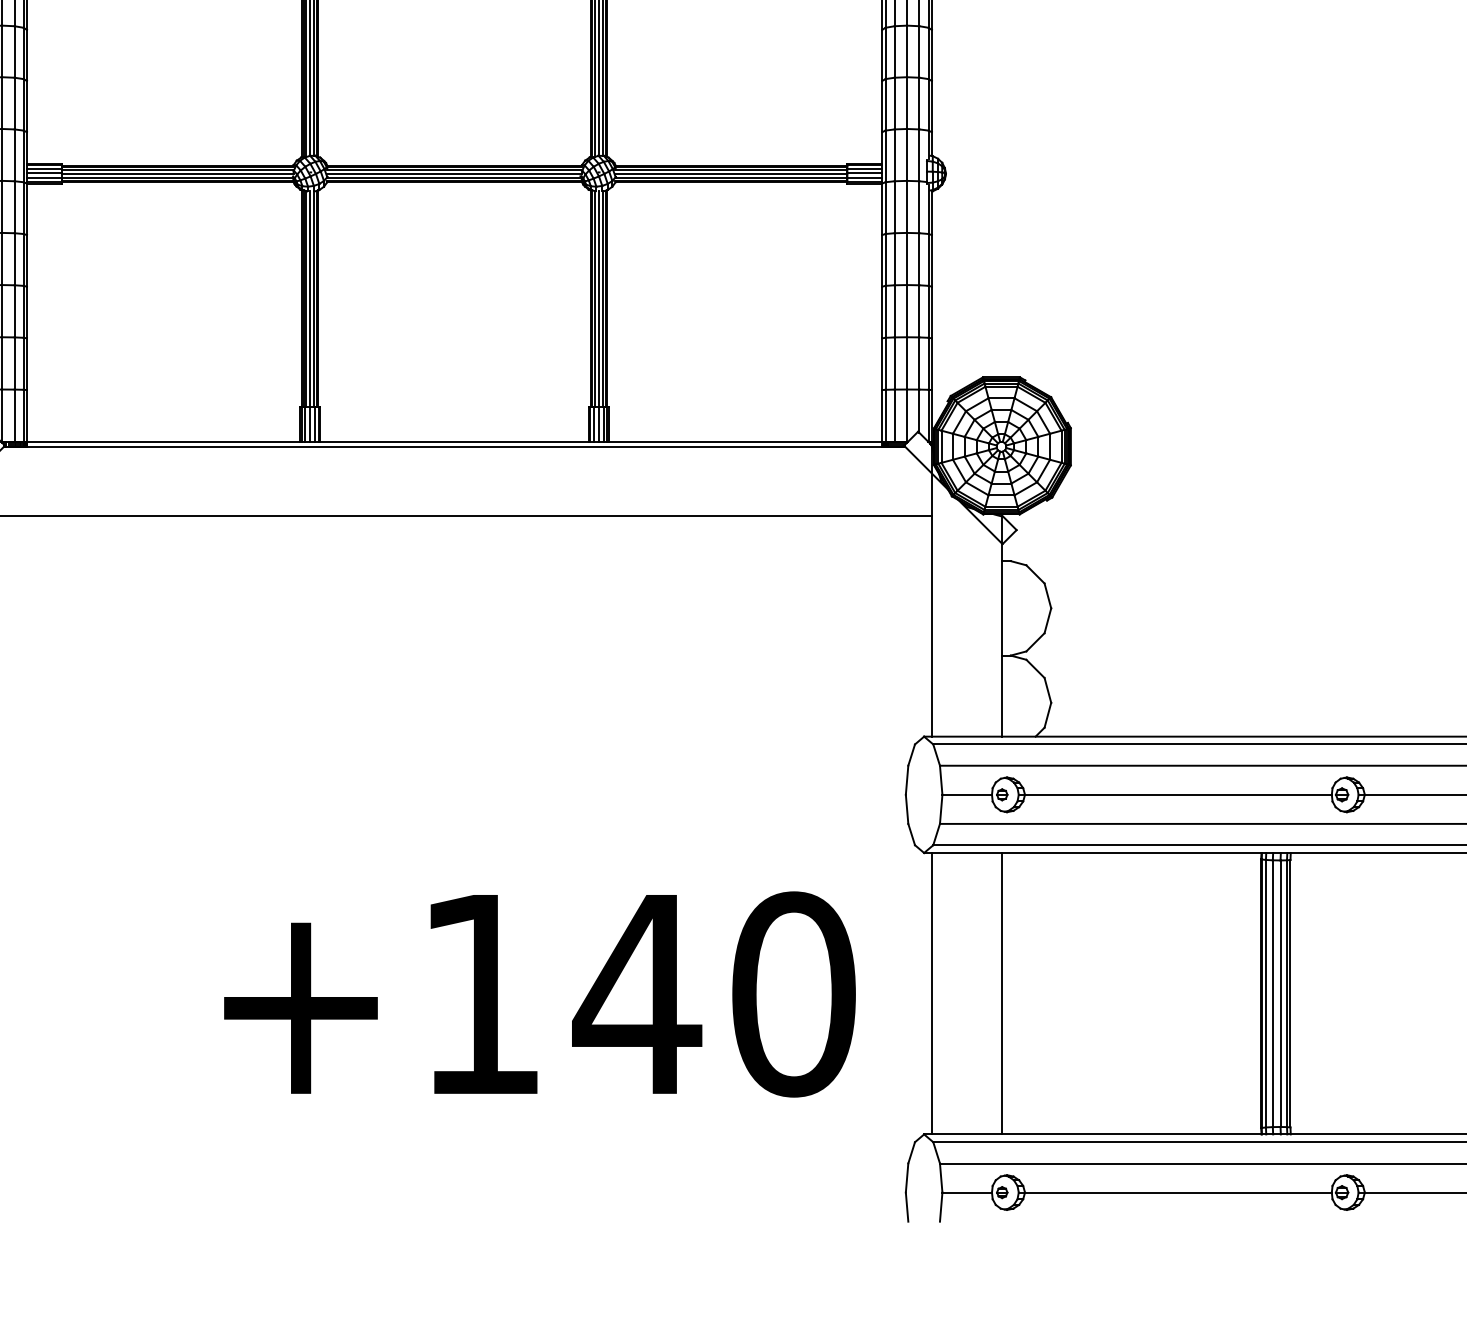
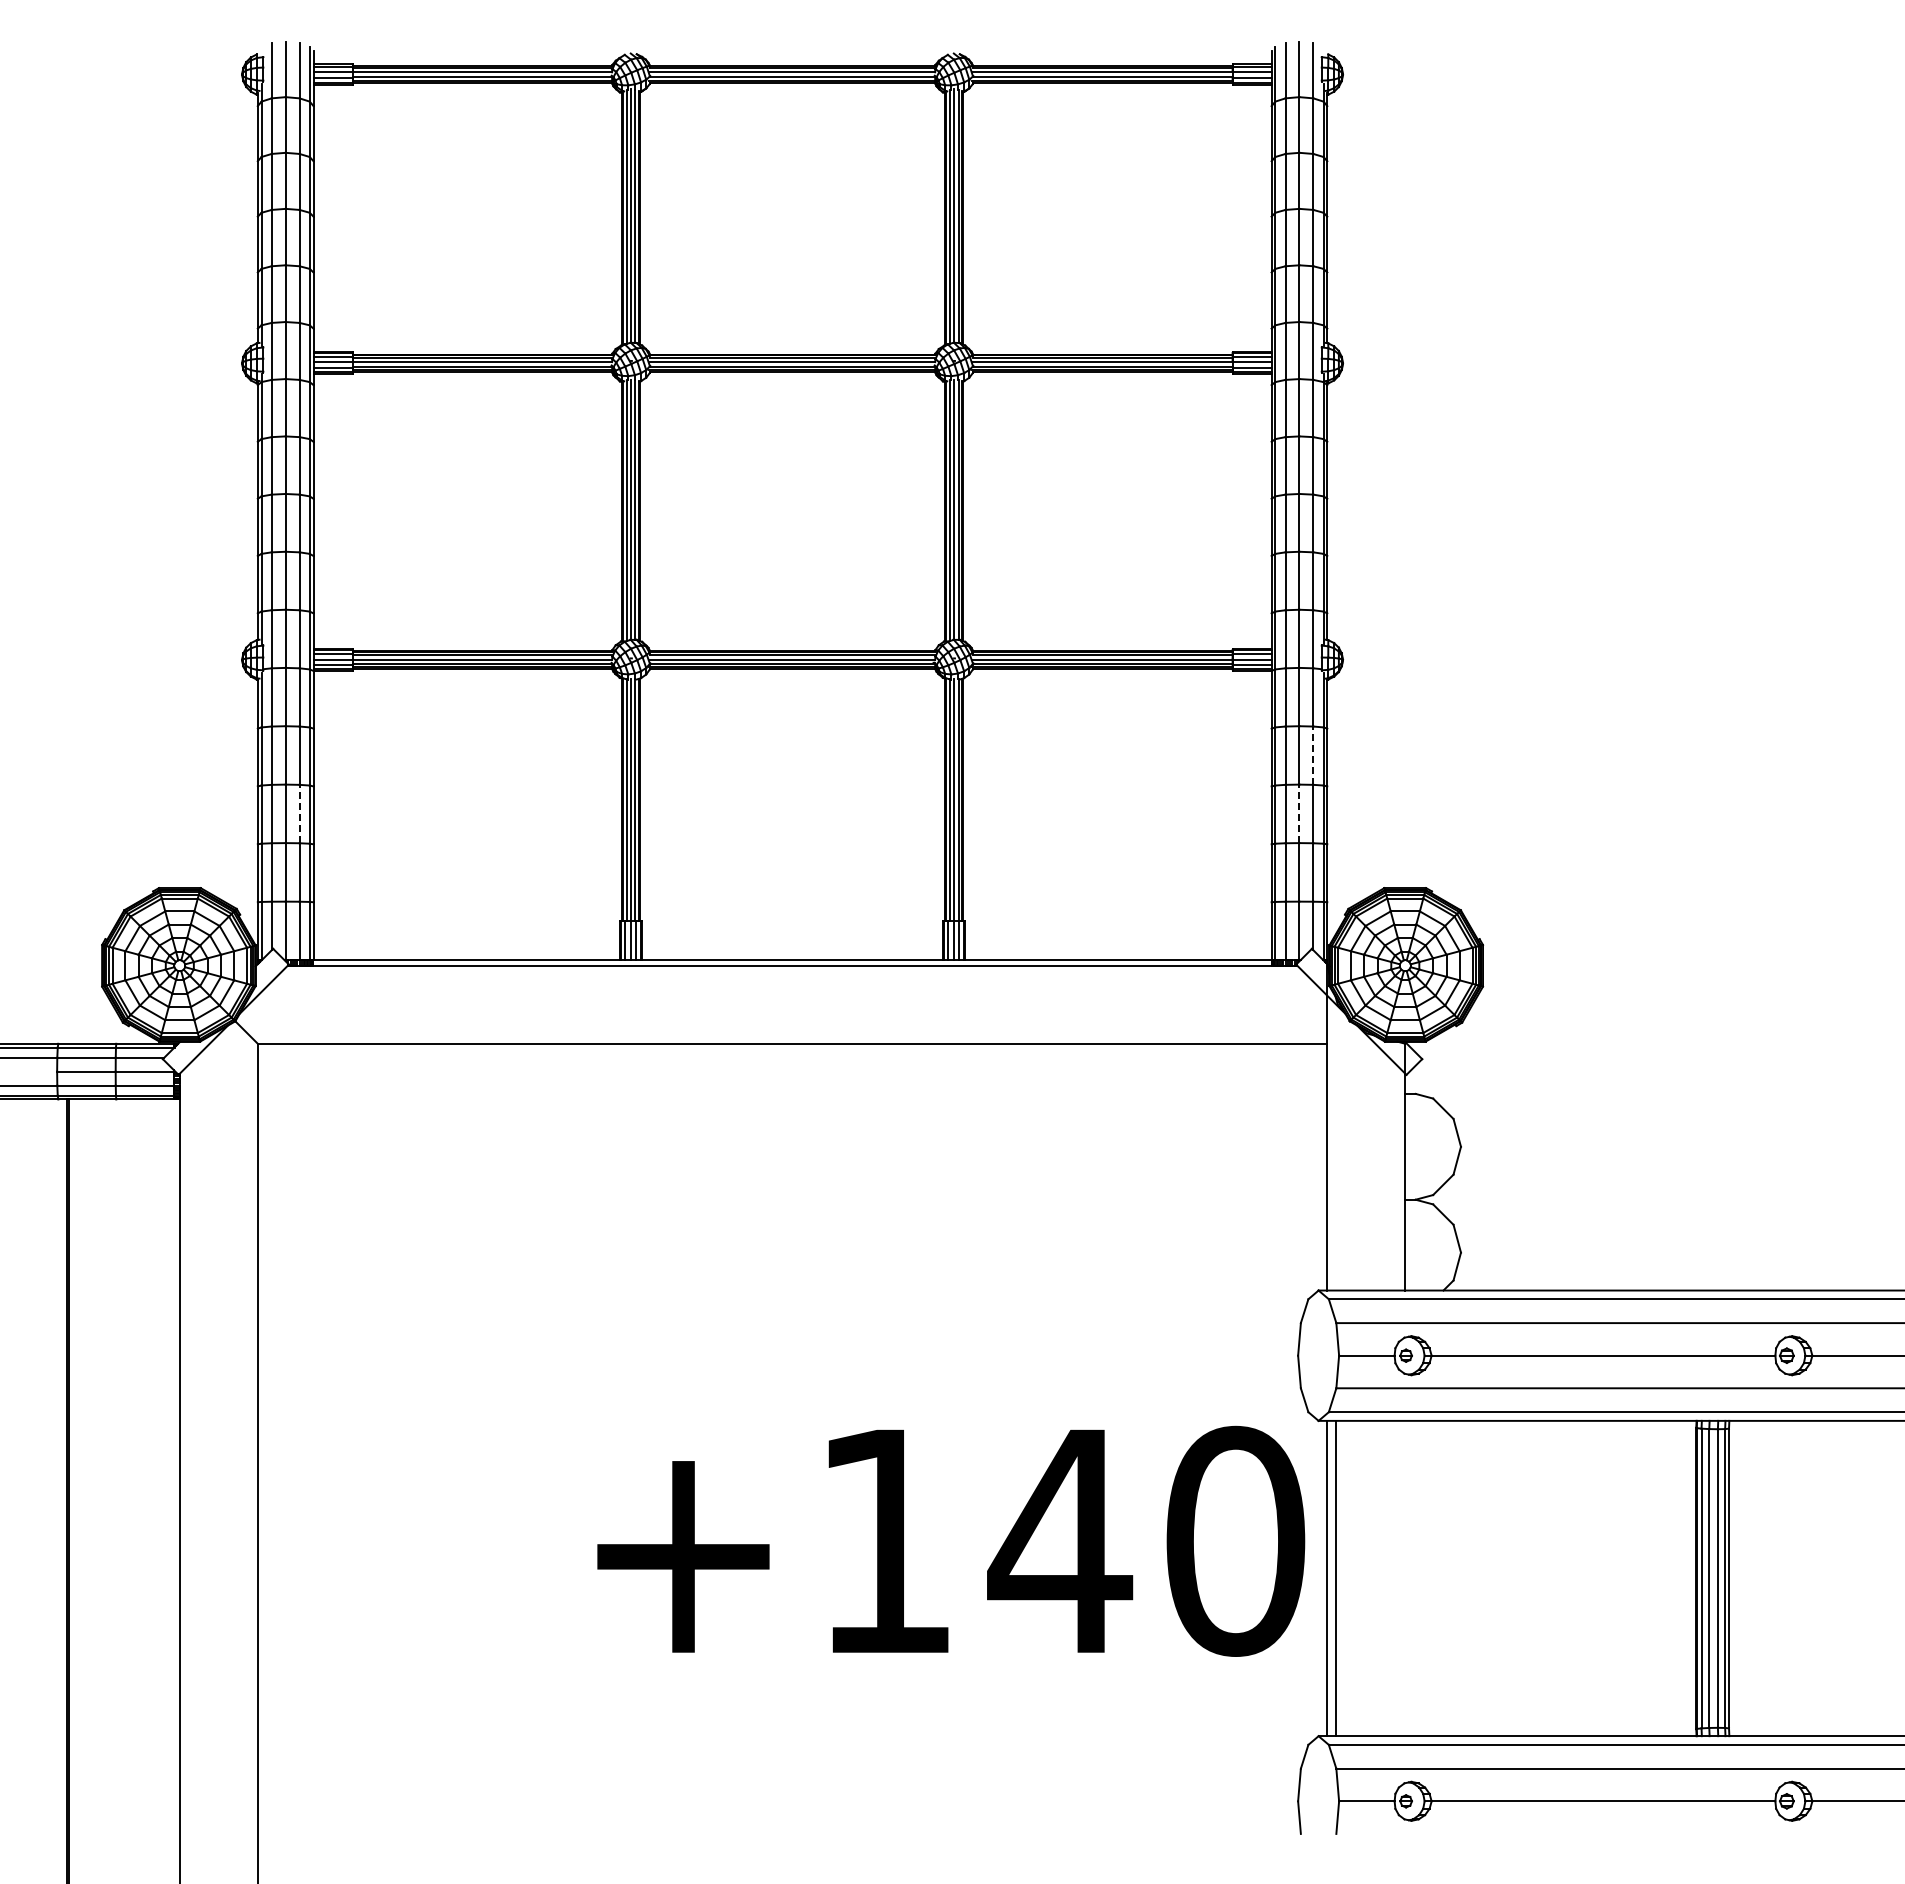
line: (919, 259) -> (1313, 755), solid -> dashed
line: (14, 310) -> (299, 813), solid -> dashed
line: (907, 310) -> (1299, 813), solid -> dashed
text: (540, 993) -> (951, 1540), moved
line: (1001, 993) -> (1336, 1578), moved

